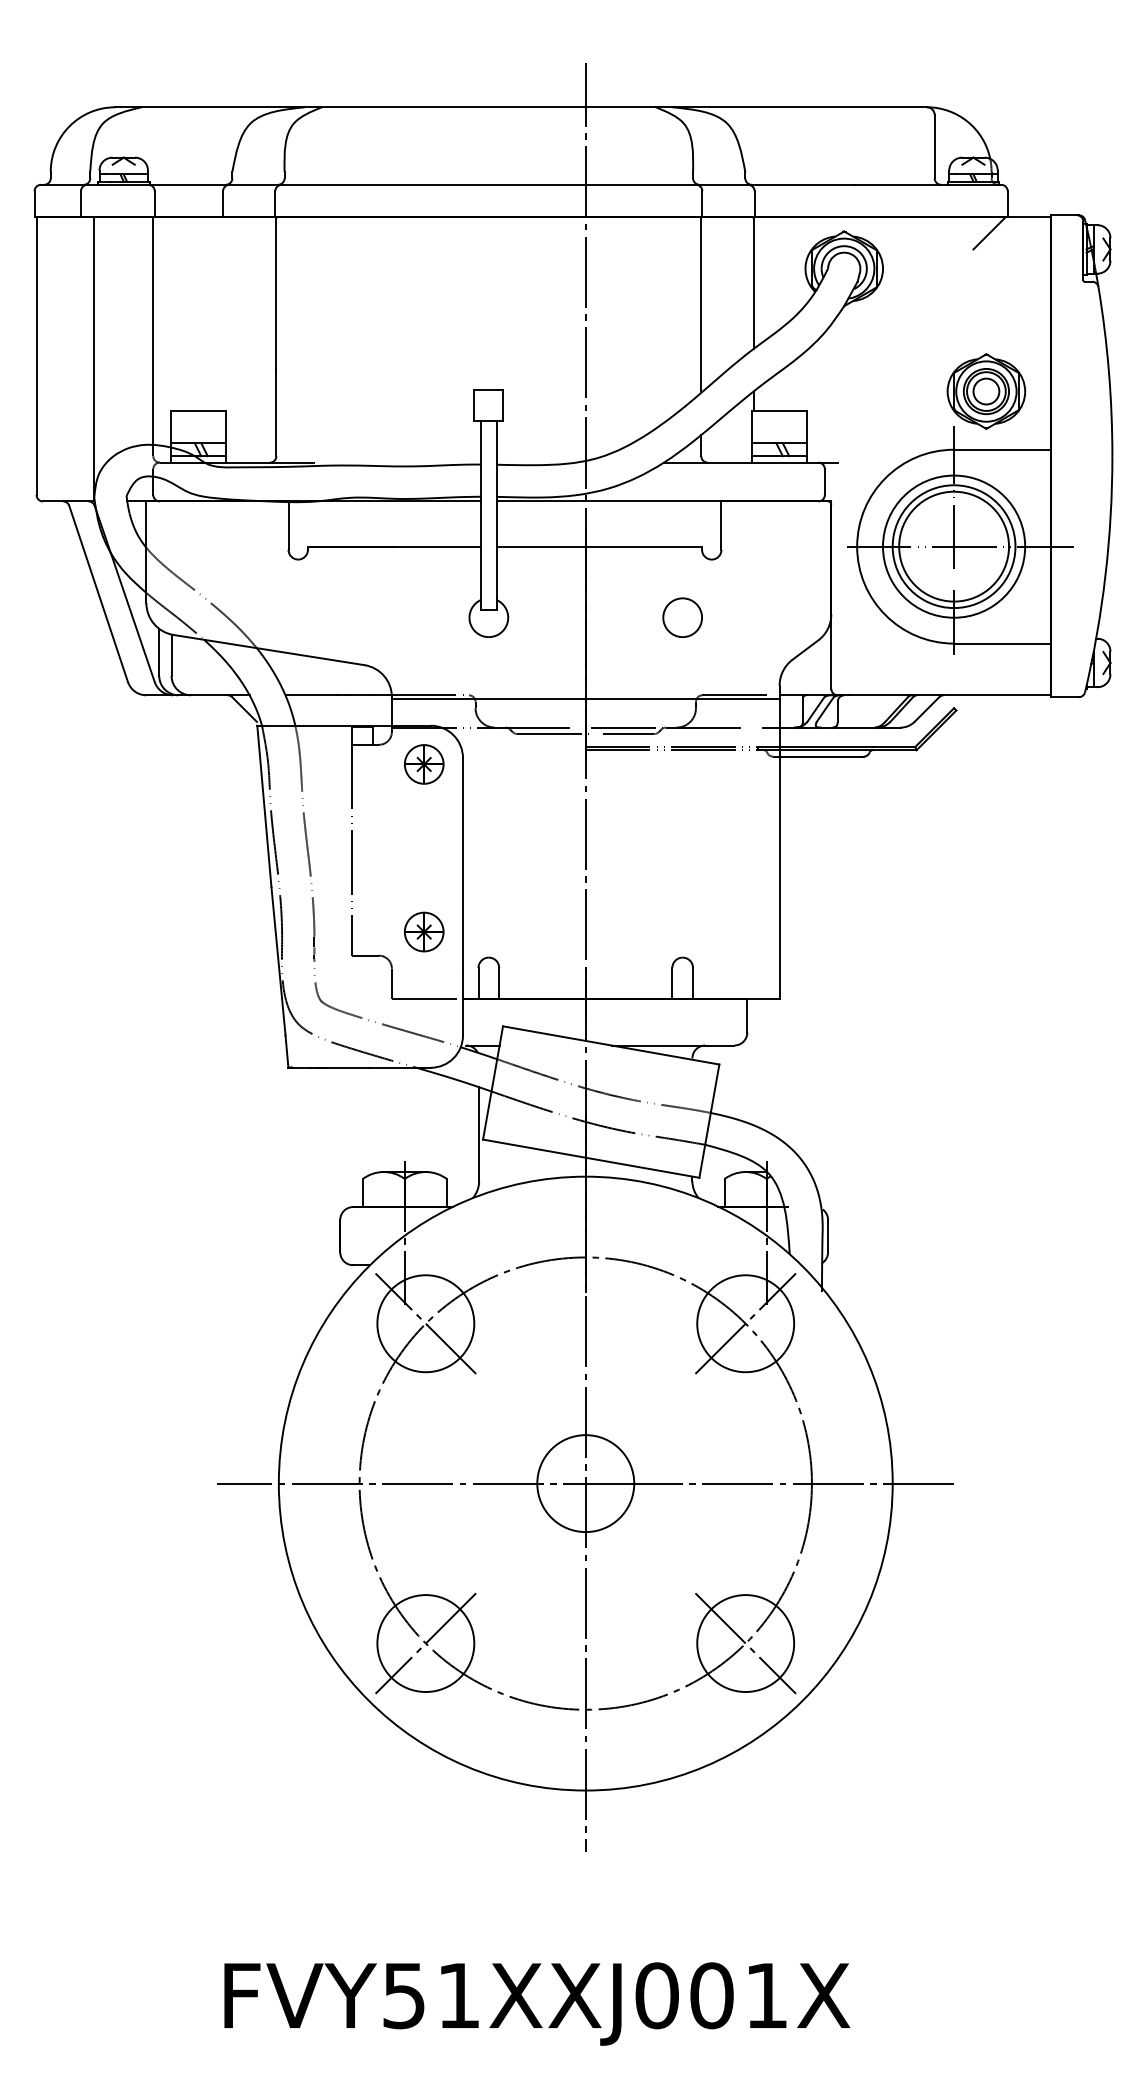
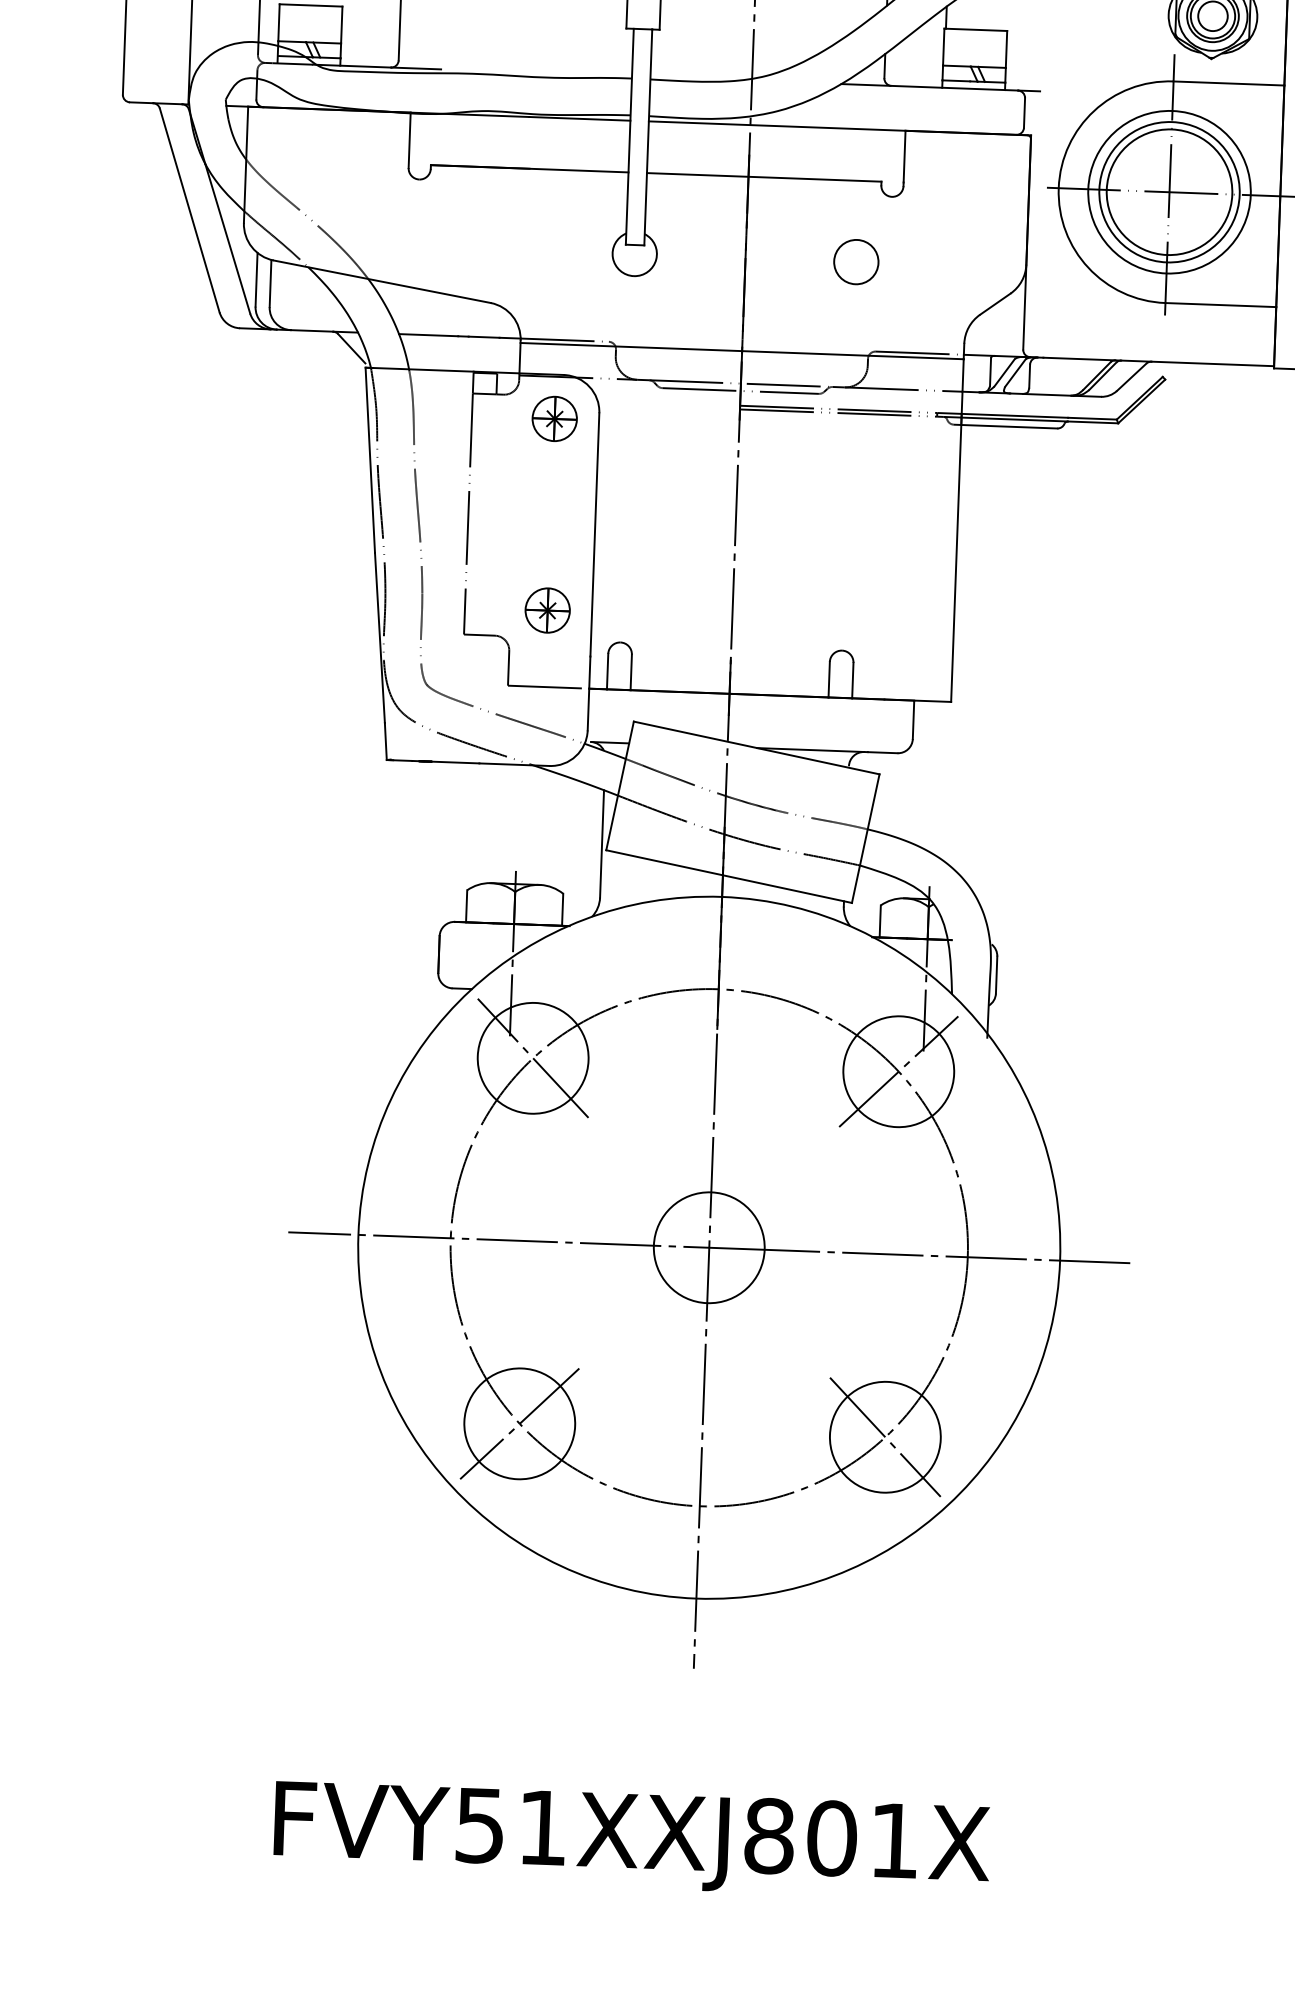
text: (656, 1995) -> (768, 1835), FVY51XXJ001X -> FVY51XXJ801X

